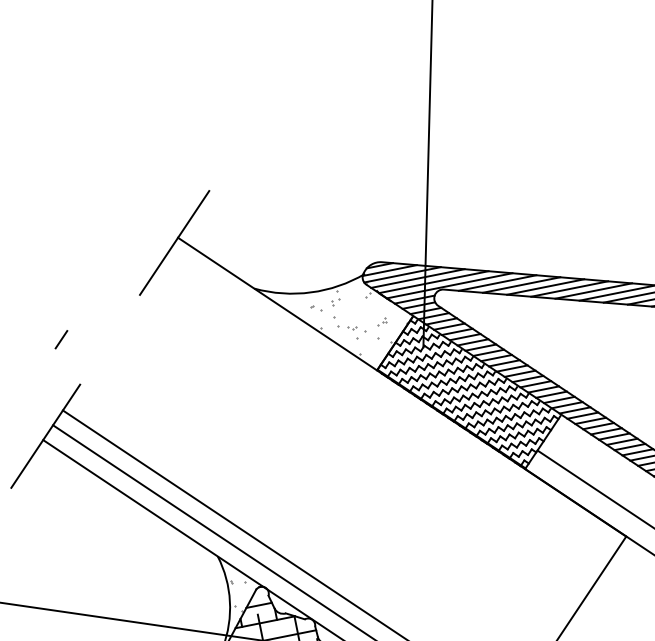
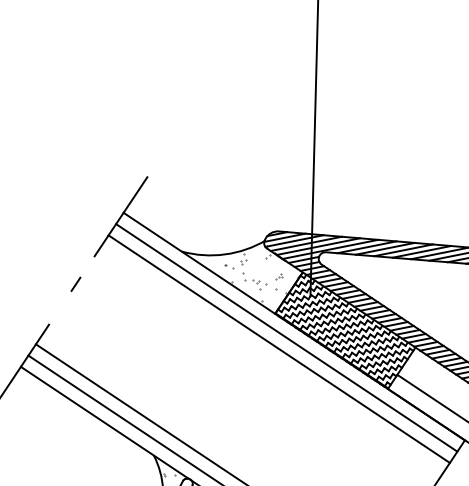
line: (61, 339) -> (75, 284), moved
line: (392, 401) -> (286, 337), added
line: (382, 416) -> (279, 348), added

